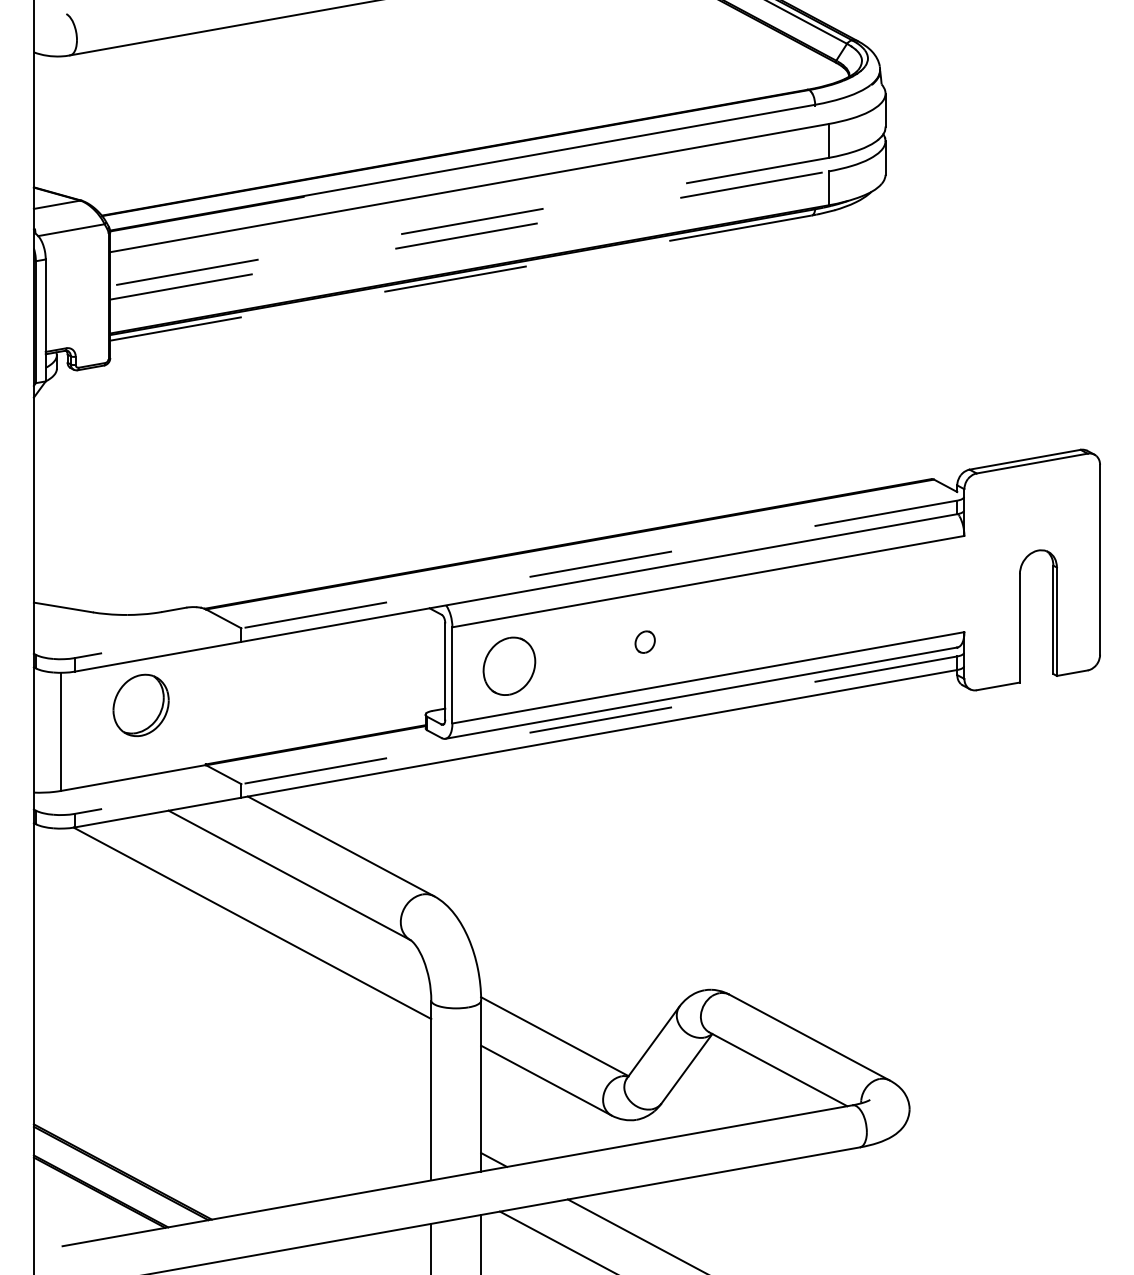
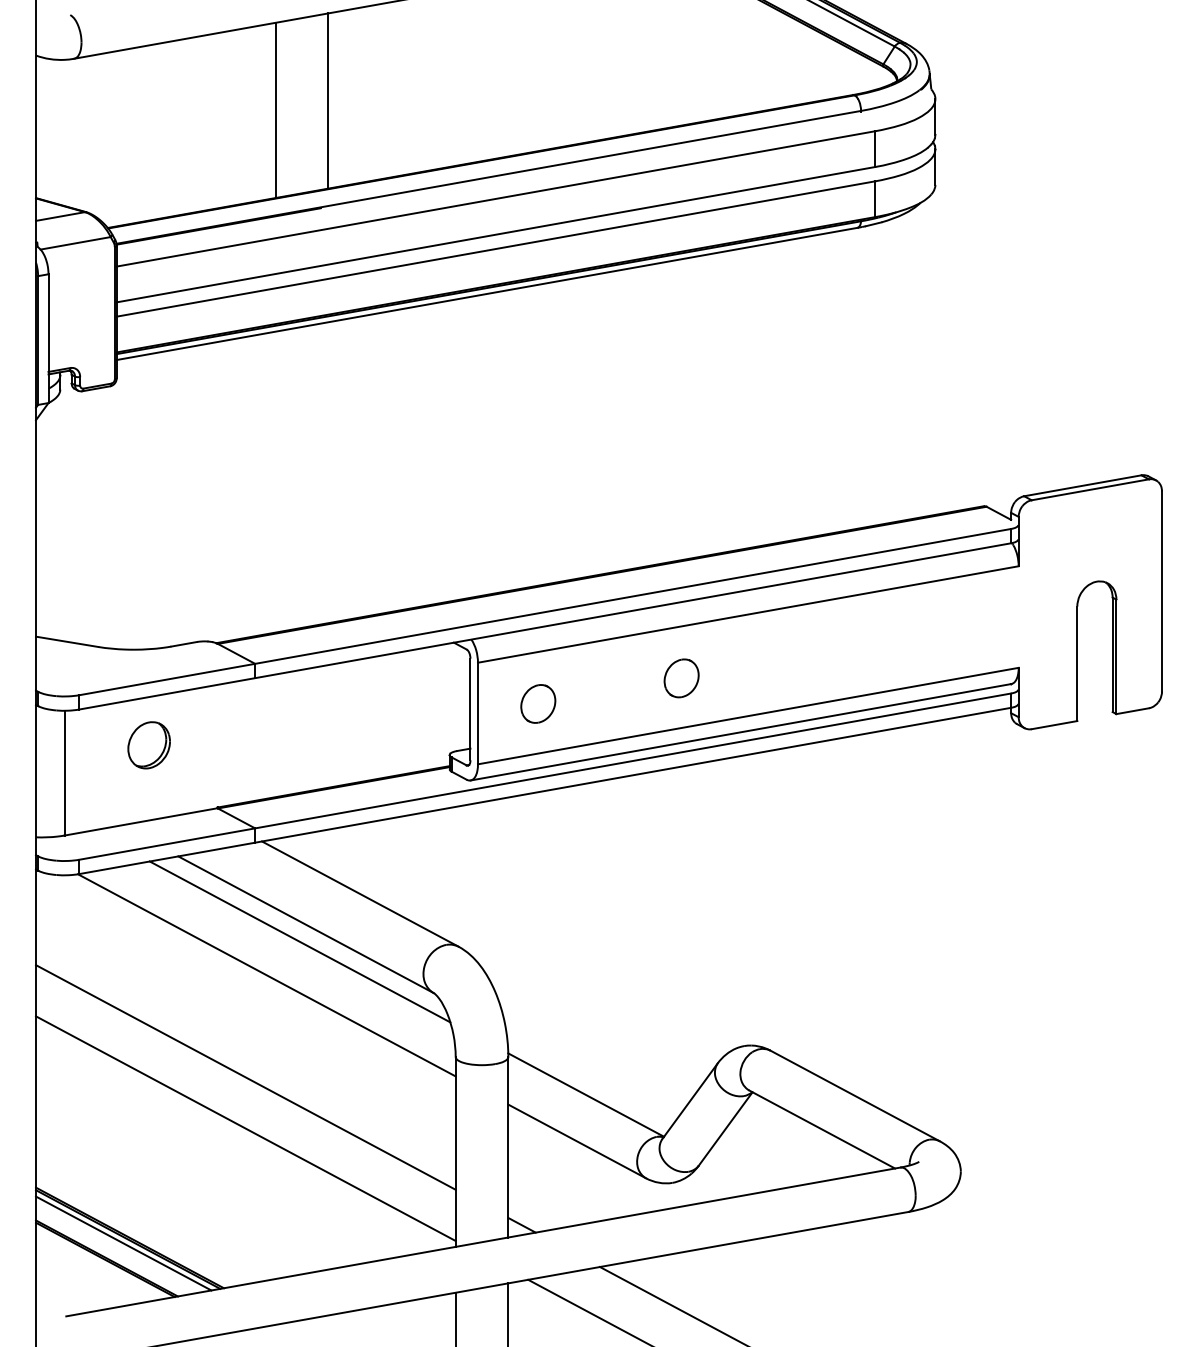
line: (310, 94) -> (328, 100), added
line: (260, 104) -> (275, 110), added
line: (468, 221) -> (495, 234), dashed -> solid
line: (469, 235) -> (496, 248), dashed -> solid
line: (460, 278) -> (486, 294), dashed -> solid
line: (515, 579) -> (544, 612), dashed -> solid
part: (645, 642) -> (681, 678), size x1.67
part: (509, 665) -> (538, 703), size x0.62
part: (140, 705) -> (148, 745), size x0.71
line: (515, 735) -> (544, 776), dashed -> solid
line: (283, 891) -> (299, 941), added
line: (232, 1020) -> (245, 1077), added
line: (232, 1068) -> (245, 1128), added
line: (116, 1177) -> (123, 1243), added

